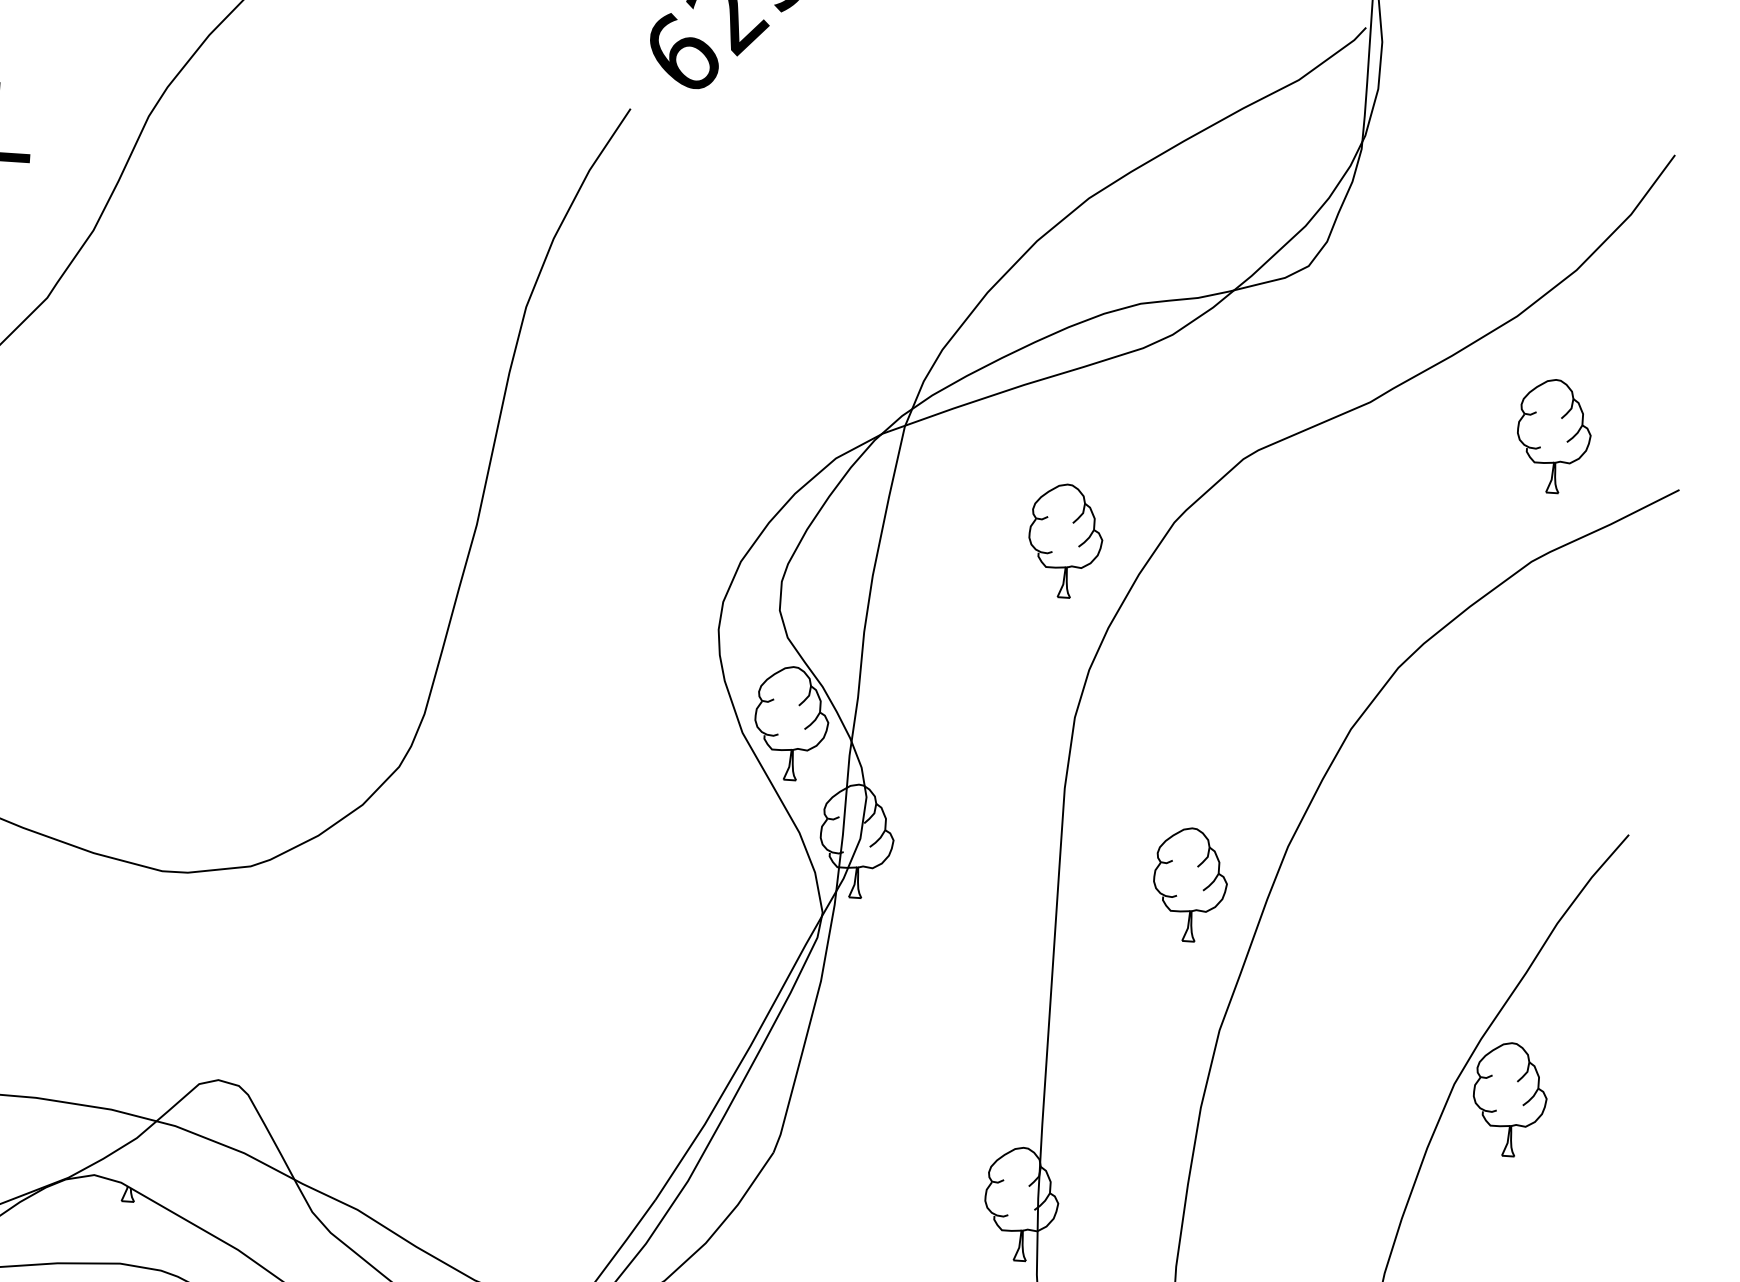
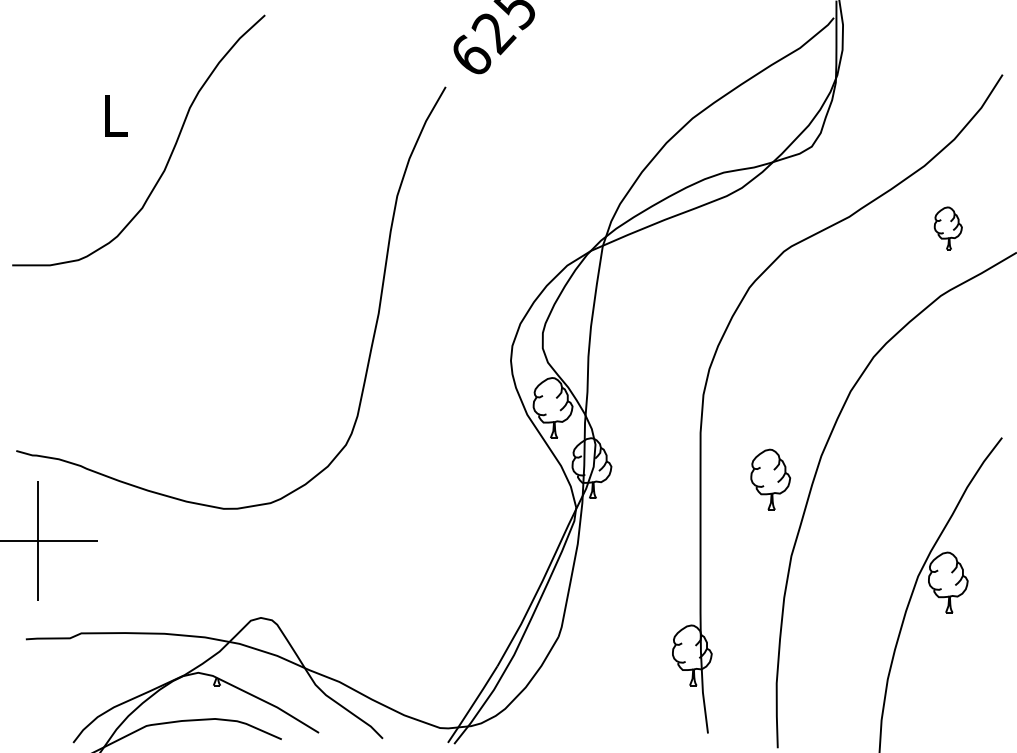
part: (1554, 436) -> (948, 228), size x0.7
part: (1065, 541) -> (692, 301), removed

